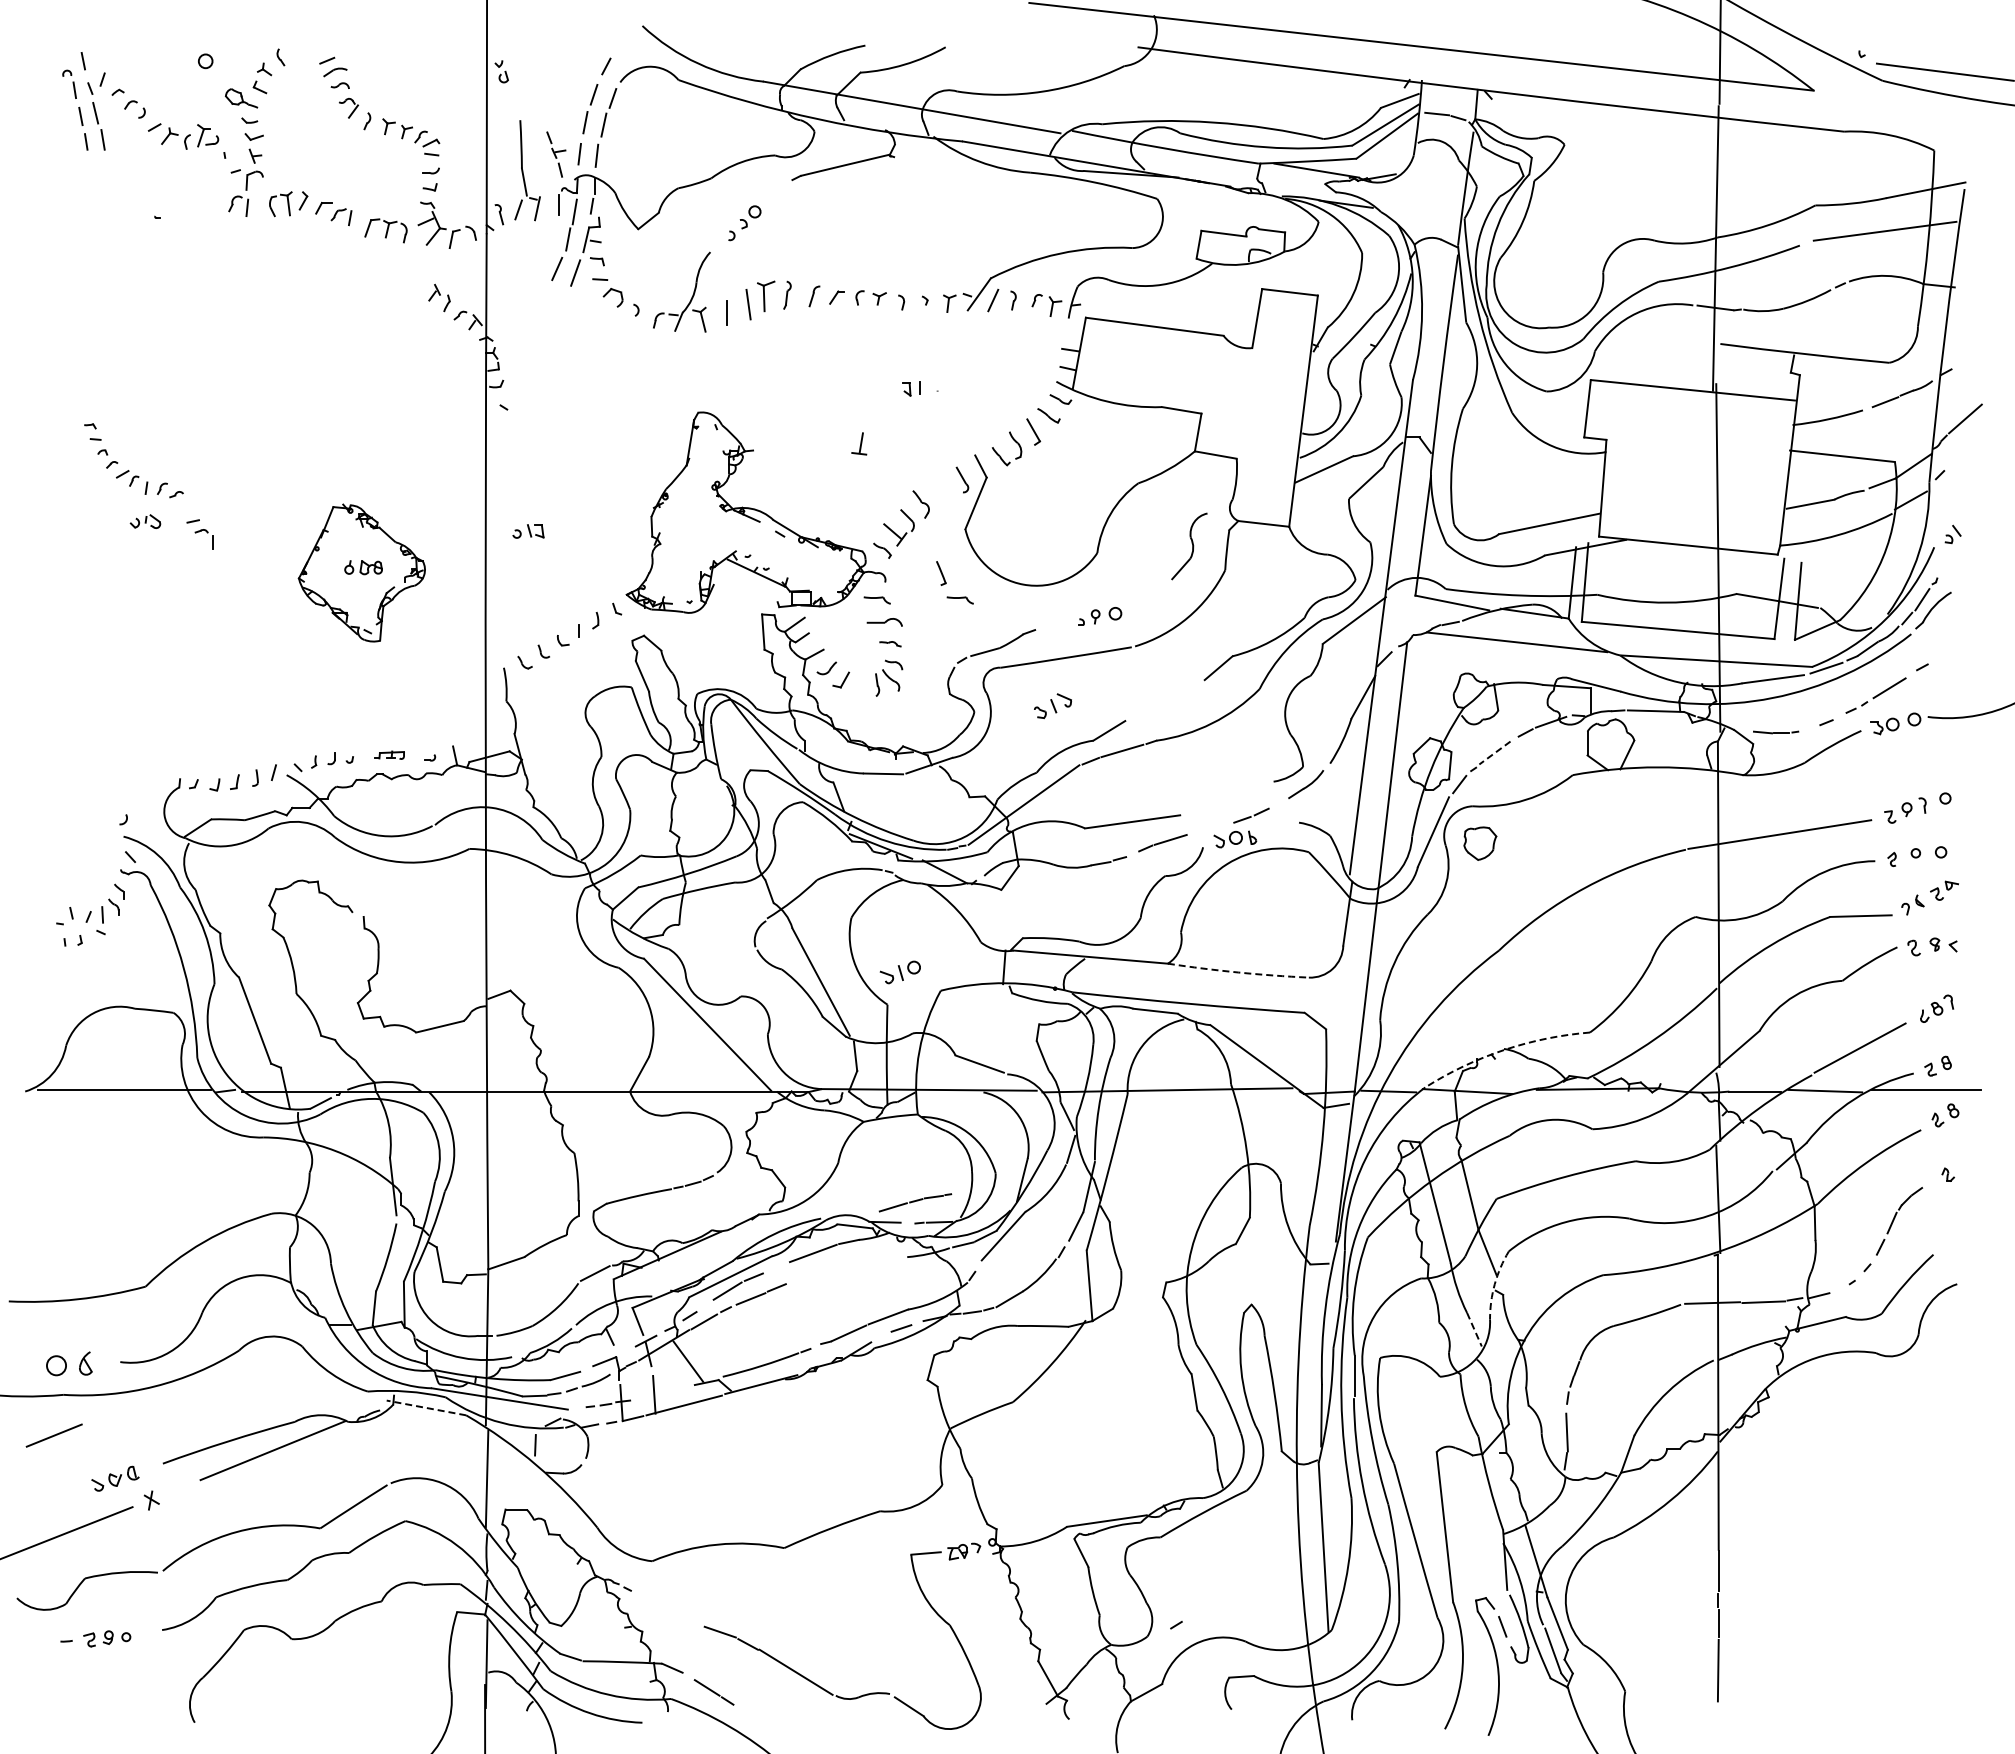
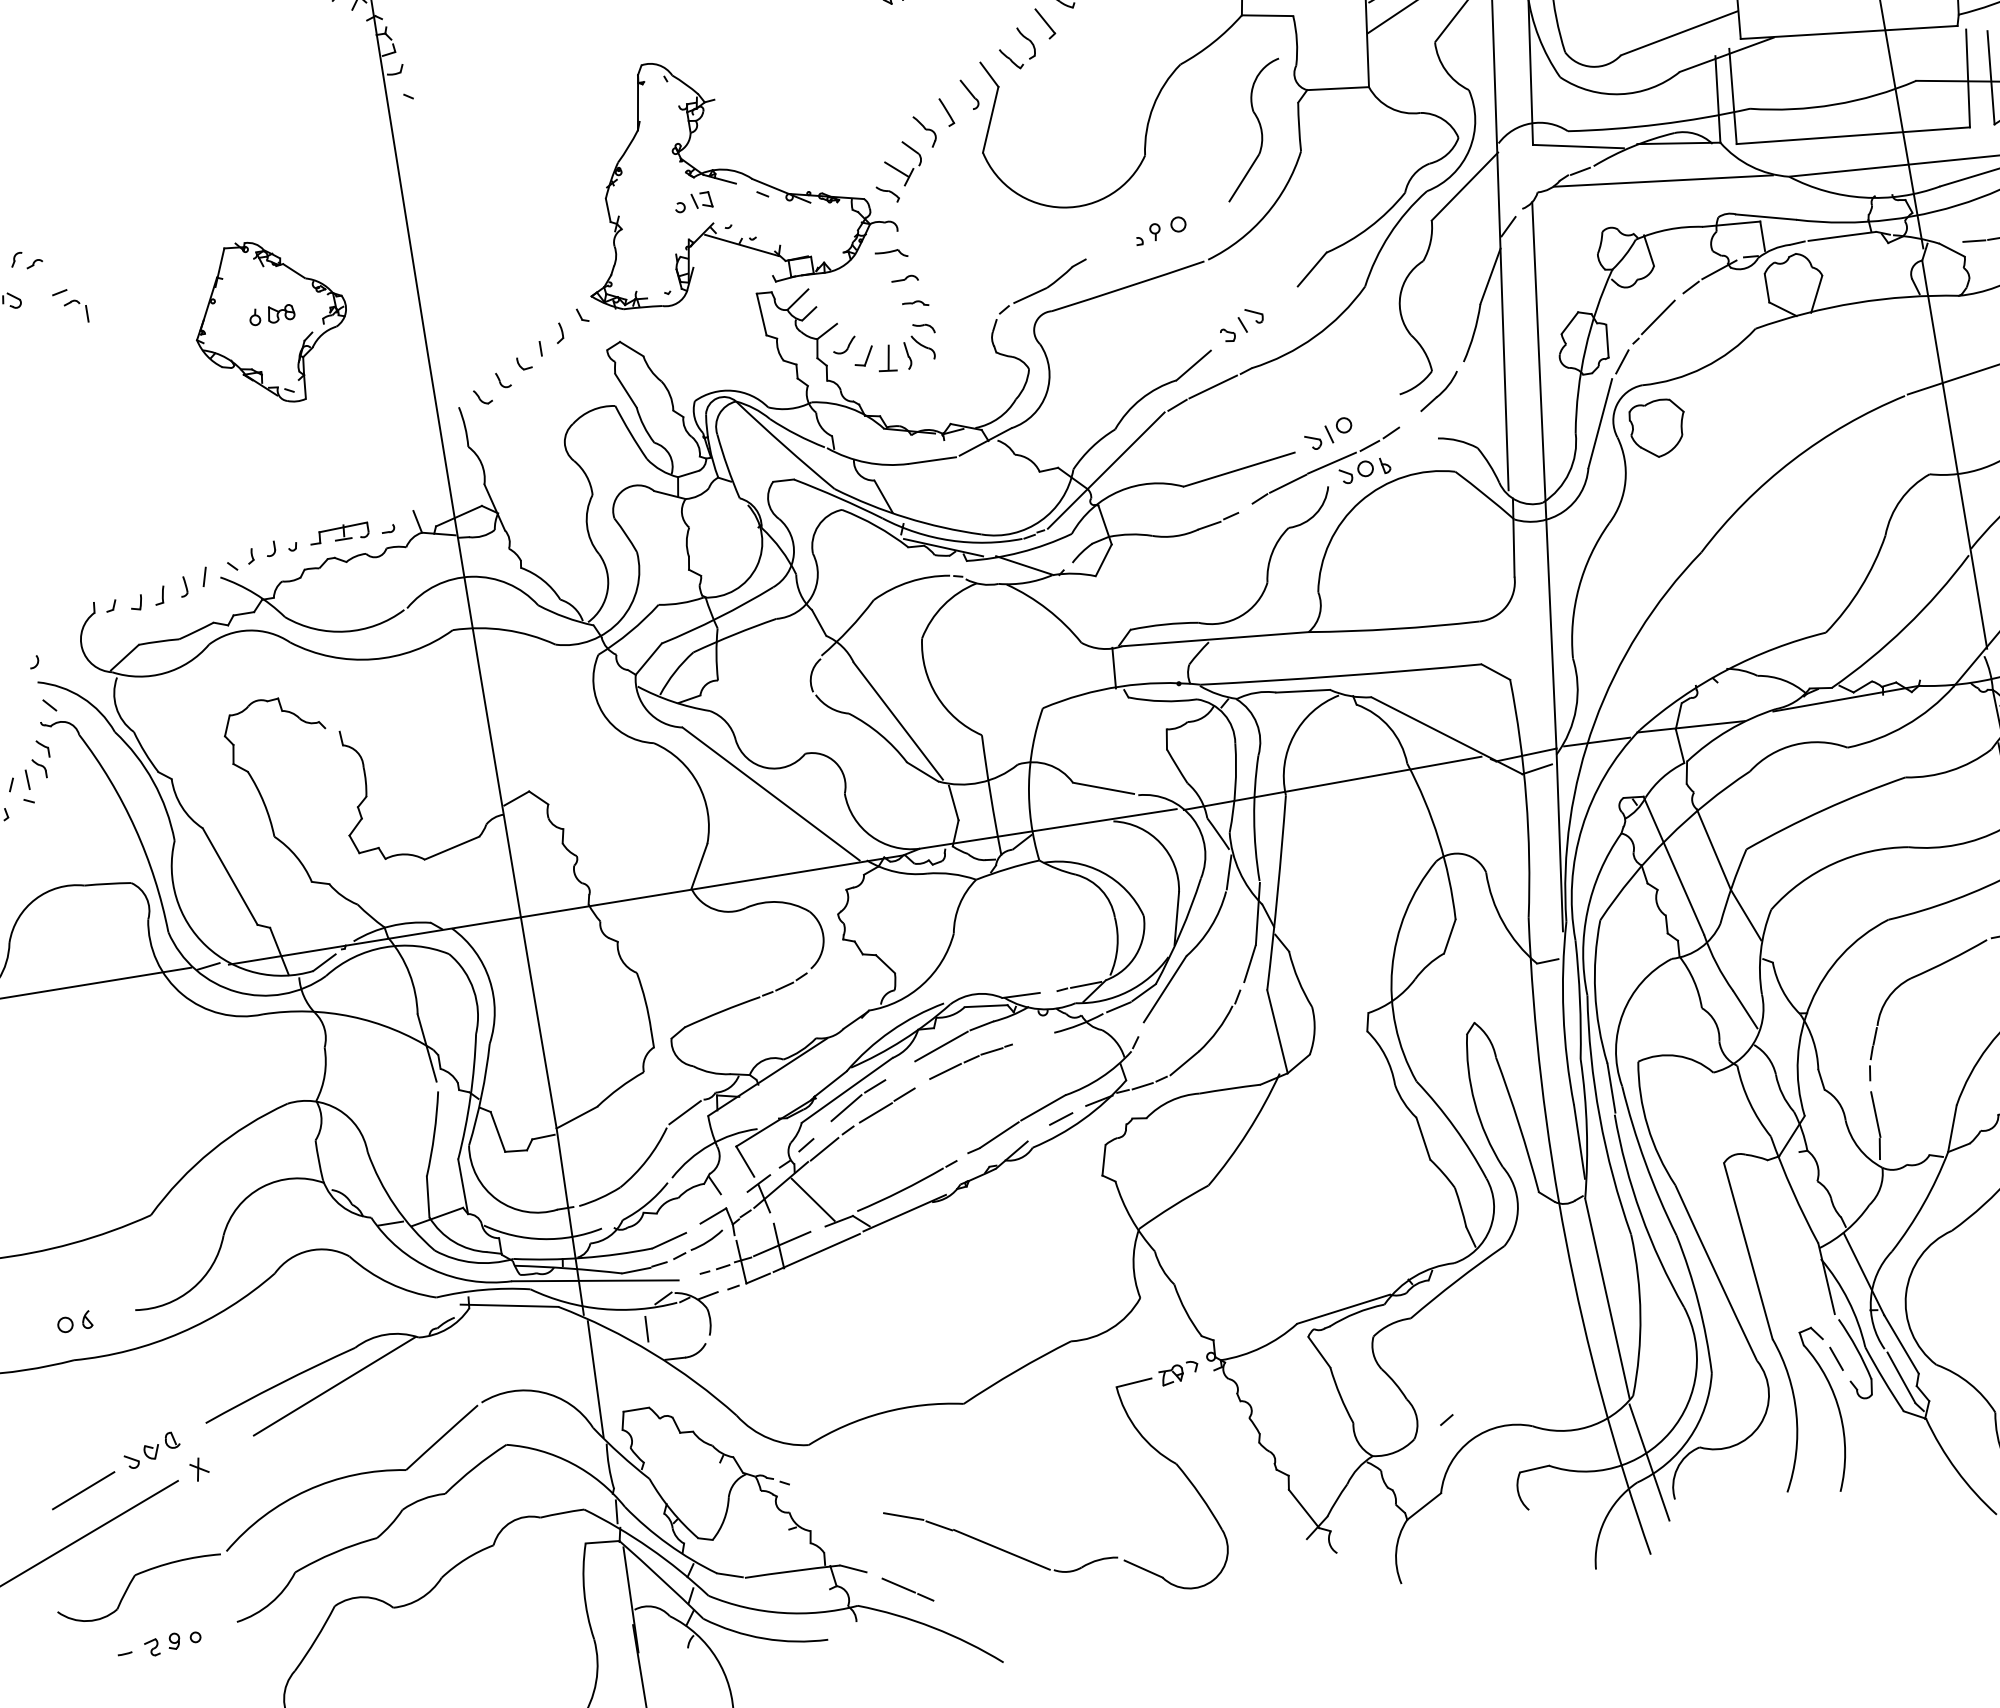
part: (859, 443) -> (886, 358), moved
part: (528, 531) -> (693, 202), moved
part: (1189, 546) -> (1253, 129), size x1.67
part: (941, 573) -> (947, 112), moved
part: (959, 600) -> (989, 238), removed
part: (884, 622) -> (904, 279), size x0.62
part: (1052, 706) -> (1241, 325), moved
line: (1494, 753) -> (1657, 318), dashed -> solid
part: (389, 755) -> (339, 534), size x1.67
line: (1209, 828) -> (1332, 462), added
part: (1480, 843) -> (1658, 428), size x1.43
part: (899, 972) -> (1327, 434), moved
arc: (1238, 972) -> (1394, 628), dashed -> solid
arc: (1504, 1049) -> (1727, 669), dashed -> solid
part: (915, 1202) -> (971, 1061), moved
arc: (1494, 1284) -> (1760, 951), dashed -> solid
line: (1474, 1330) -> (1745, 1010), dashed -> solid
part: (69, 1363) -> (74, 1321), size x0.62
line: (656, 1393) -> (781, 1244), added
line: (425, 1407) -> (508, 1305), dashed -> solid
line: (53, 1435) -> (82, 1490), moved
line: (1335, 1686) -> (1648, 1462), added

